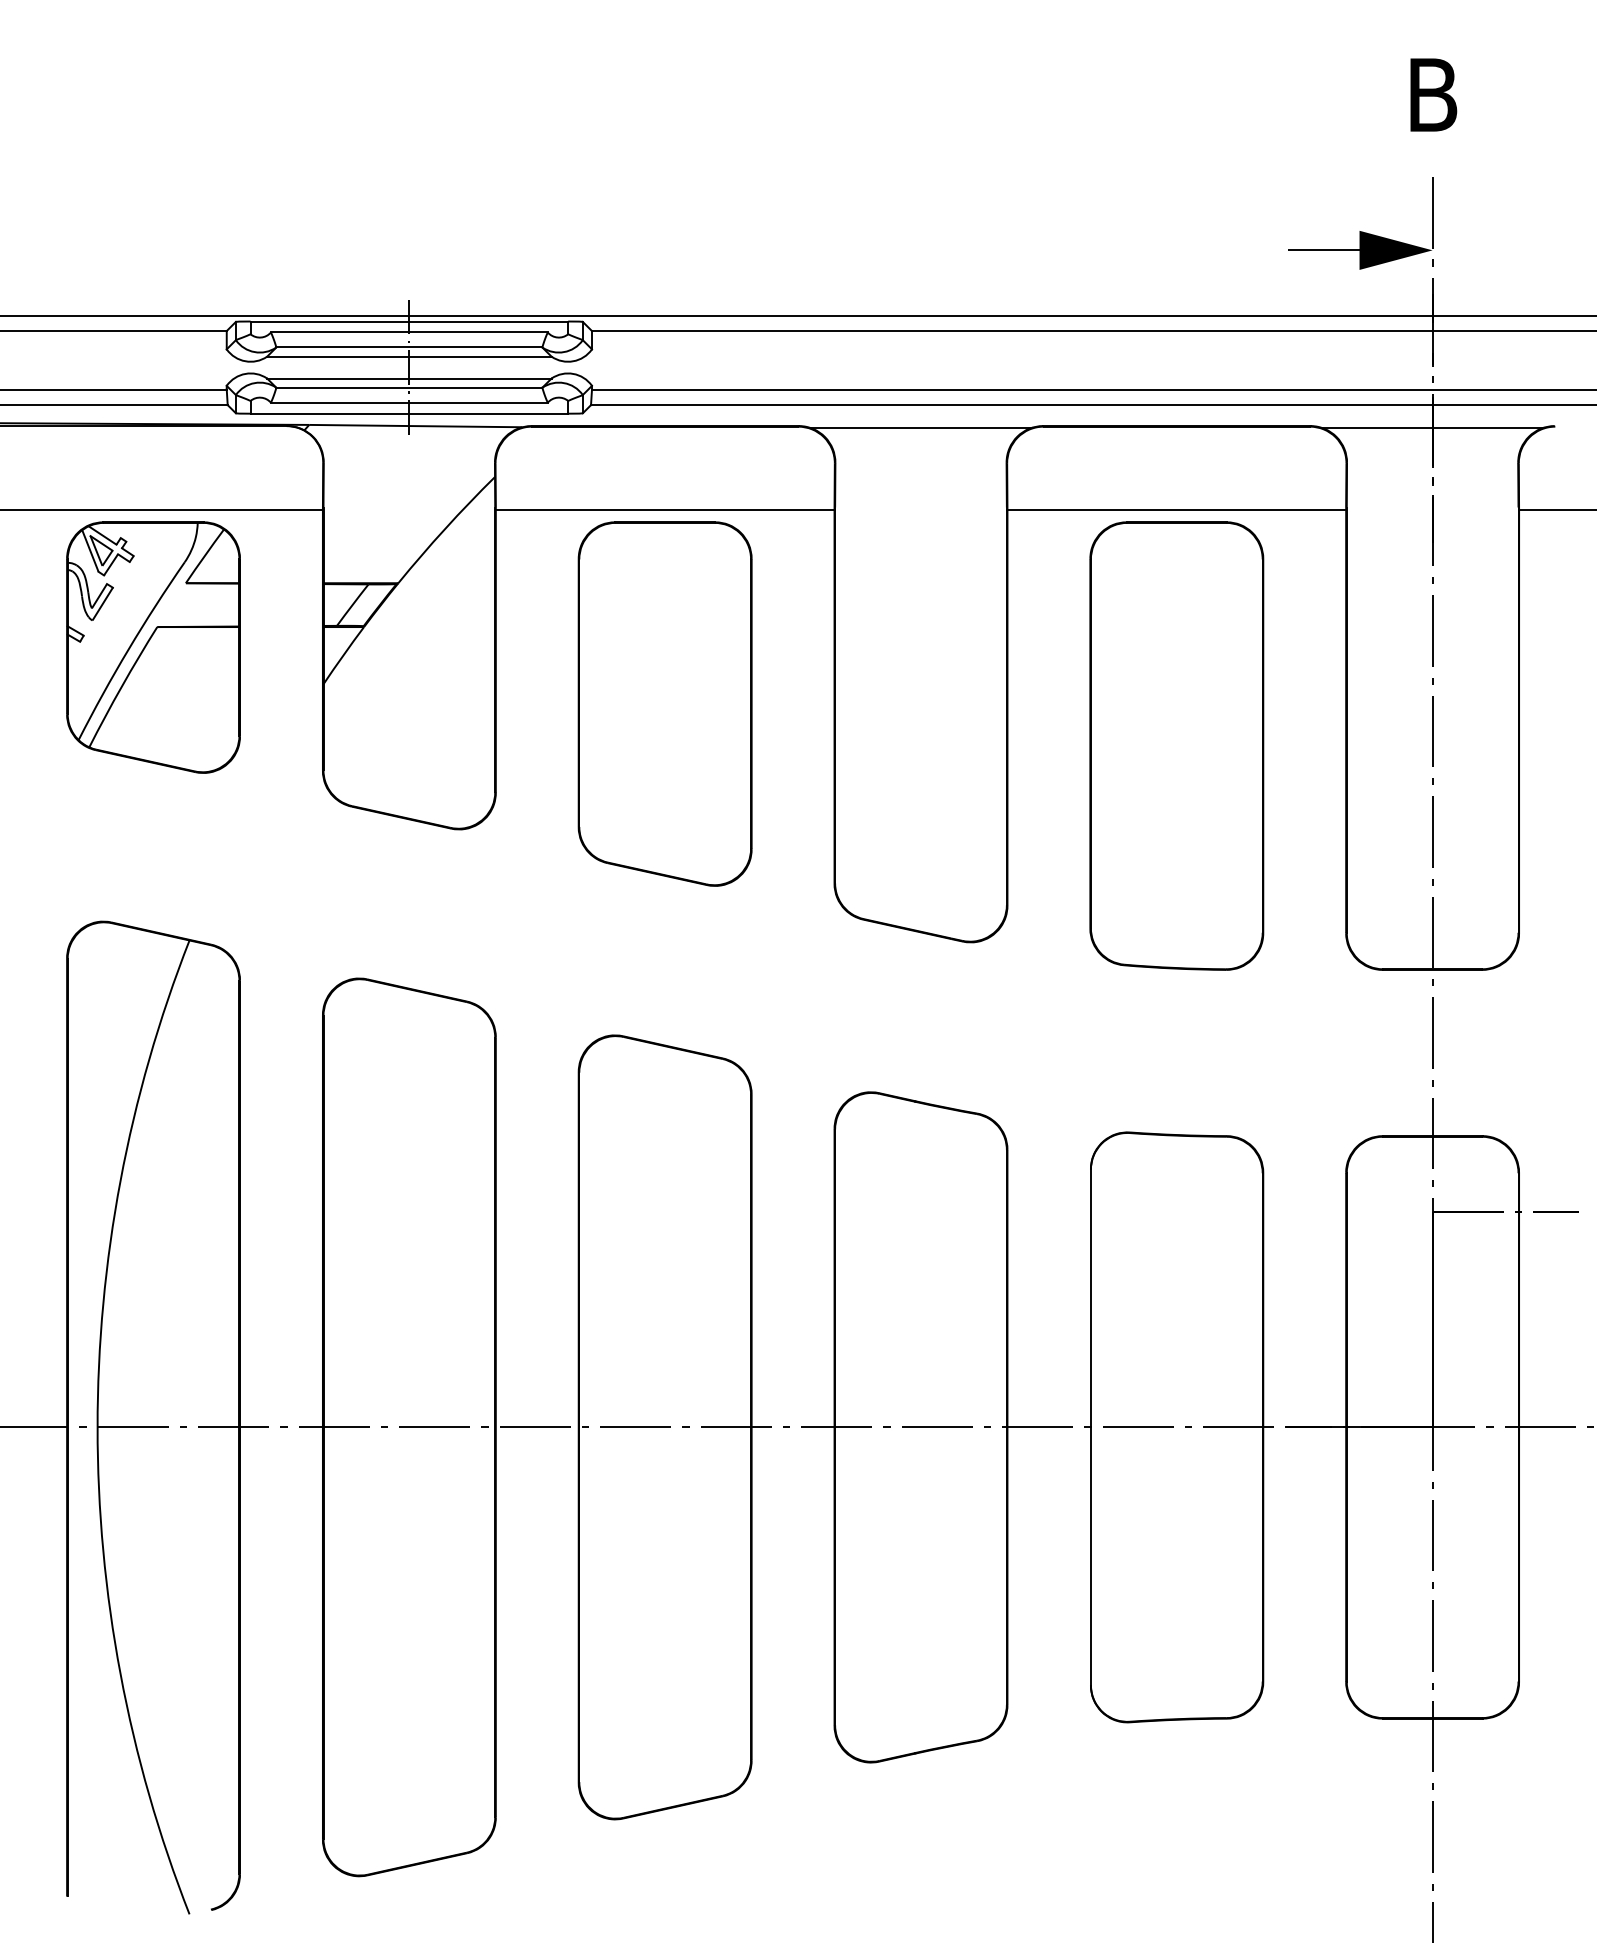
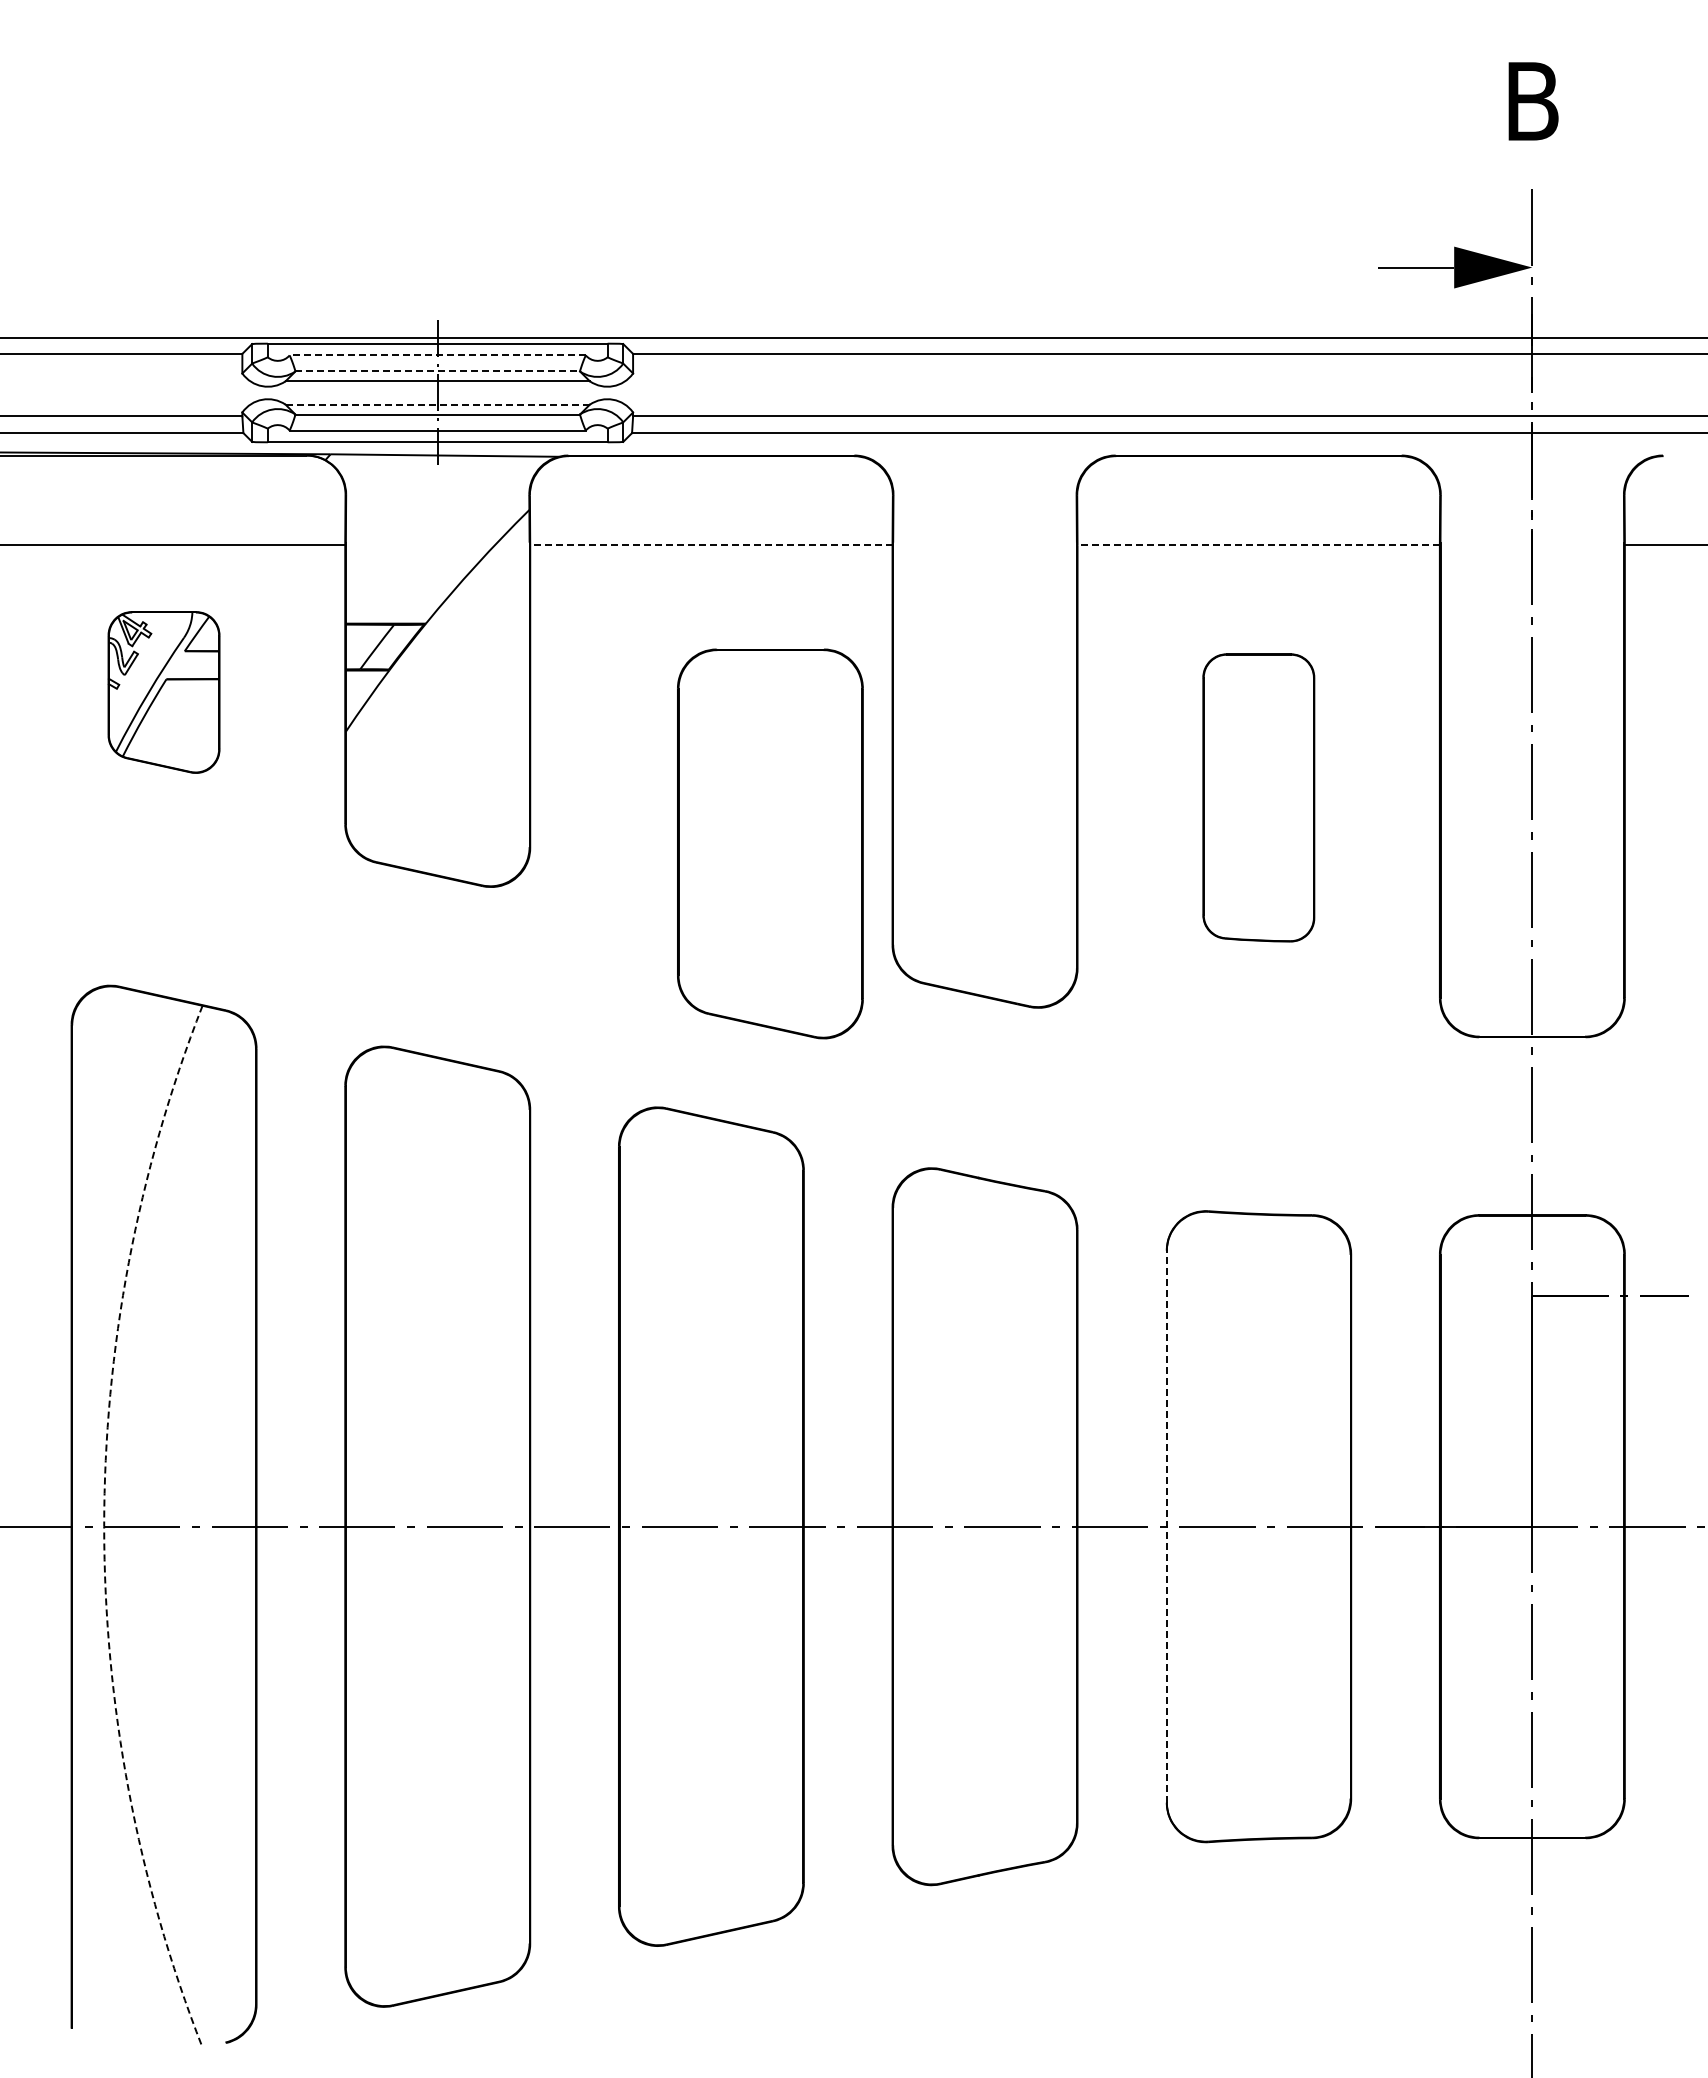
line: (409, 332) -> (437, 355), solid -> dashed
line: (410, 347) -> (438, 371), solid -> dashed
line: (410, 378) -> (438, 404), solid -> dashed
line: (920, 427) -> (984, 457), removed
line: (1432, 427) -> (1532, 457), removed
line: (664, 510) -> (710, 545), solid -> dashed
line: (1176, 510) -> (1258, 545), solid -> dashed
part: (153, 647) -> (163, 692), size x0.6
part: (665, 703) -> (770, 843), moved
part: (1176, 745) -> (1258, 797), size x0.6
arc: (97, 1427) -> (104, 1526), solid -> dashed
line: (1090, 1427) -> (1166, 1526), solid -> dashed

